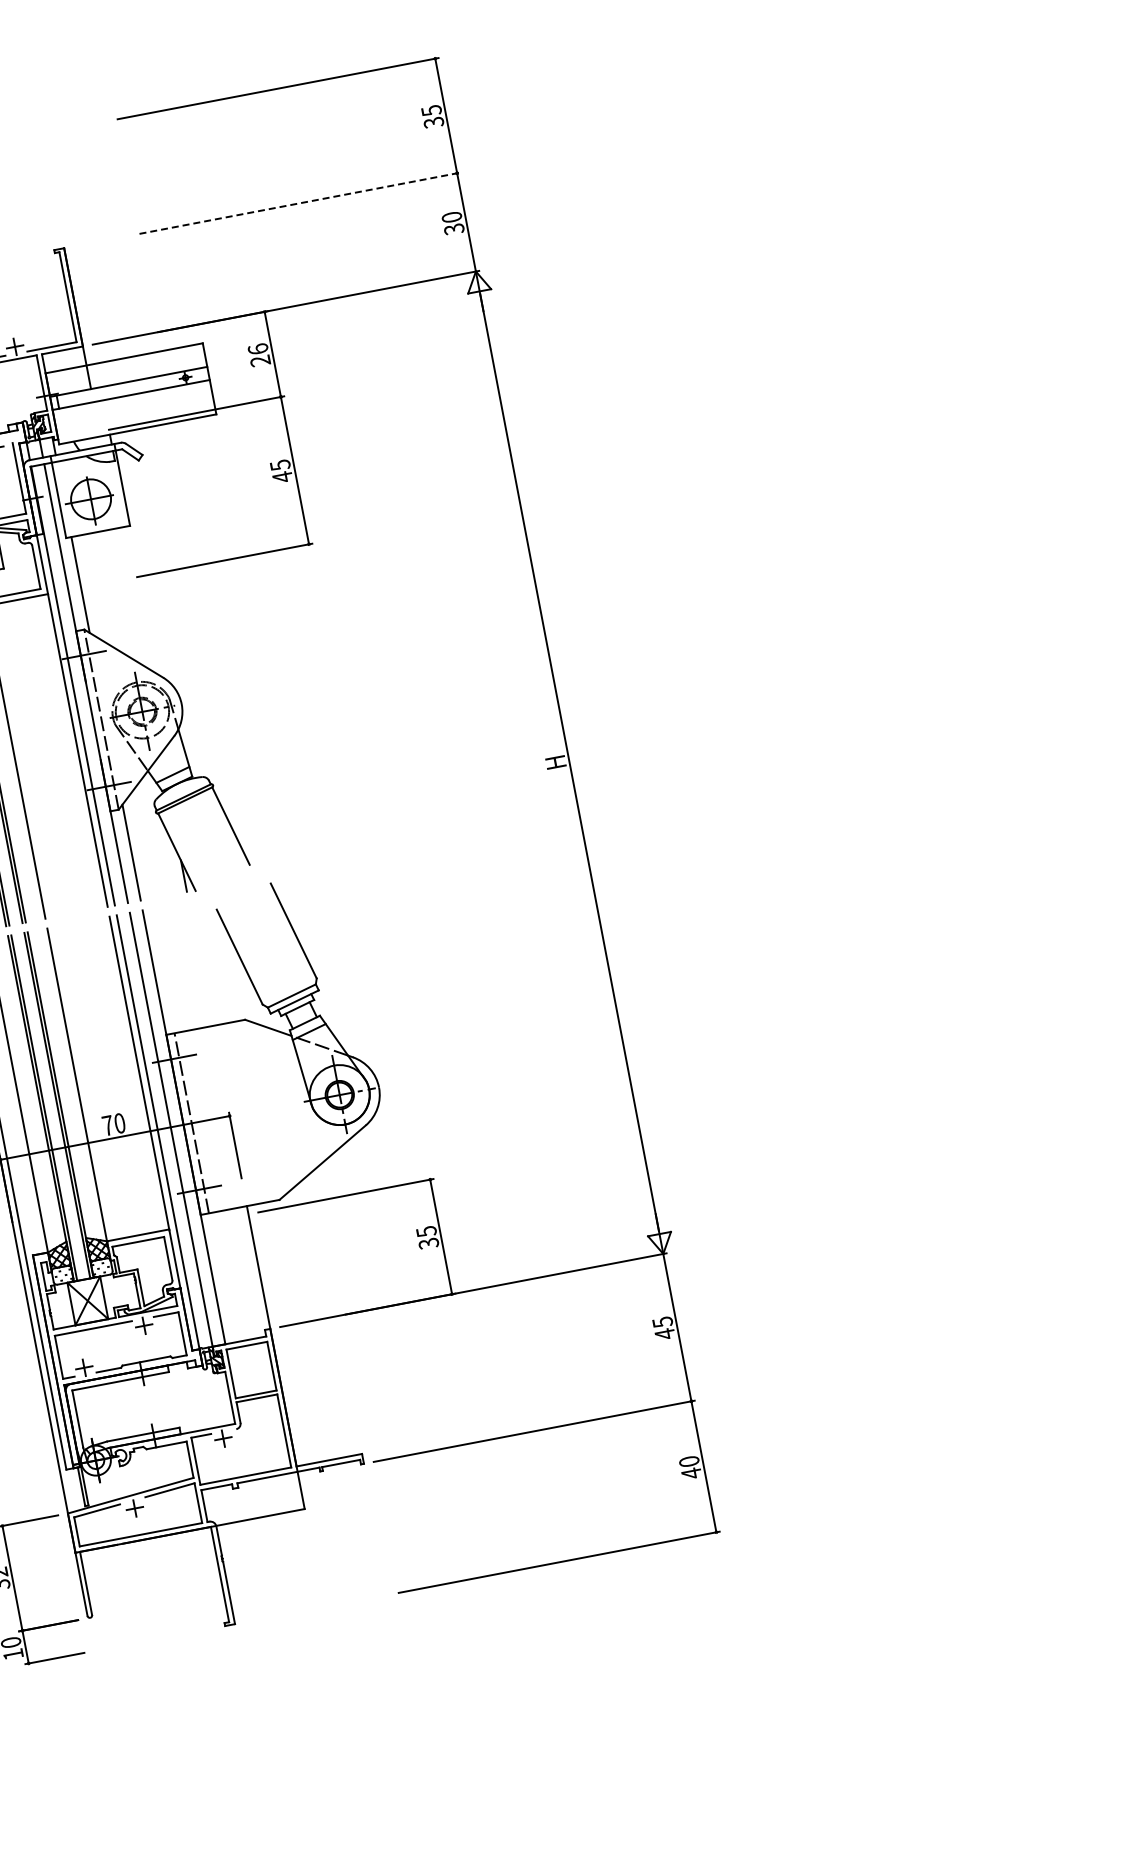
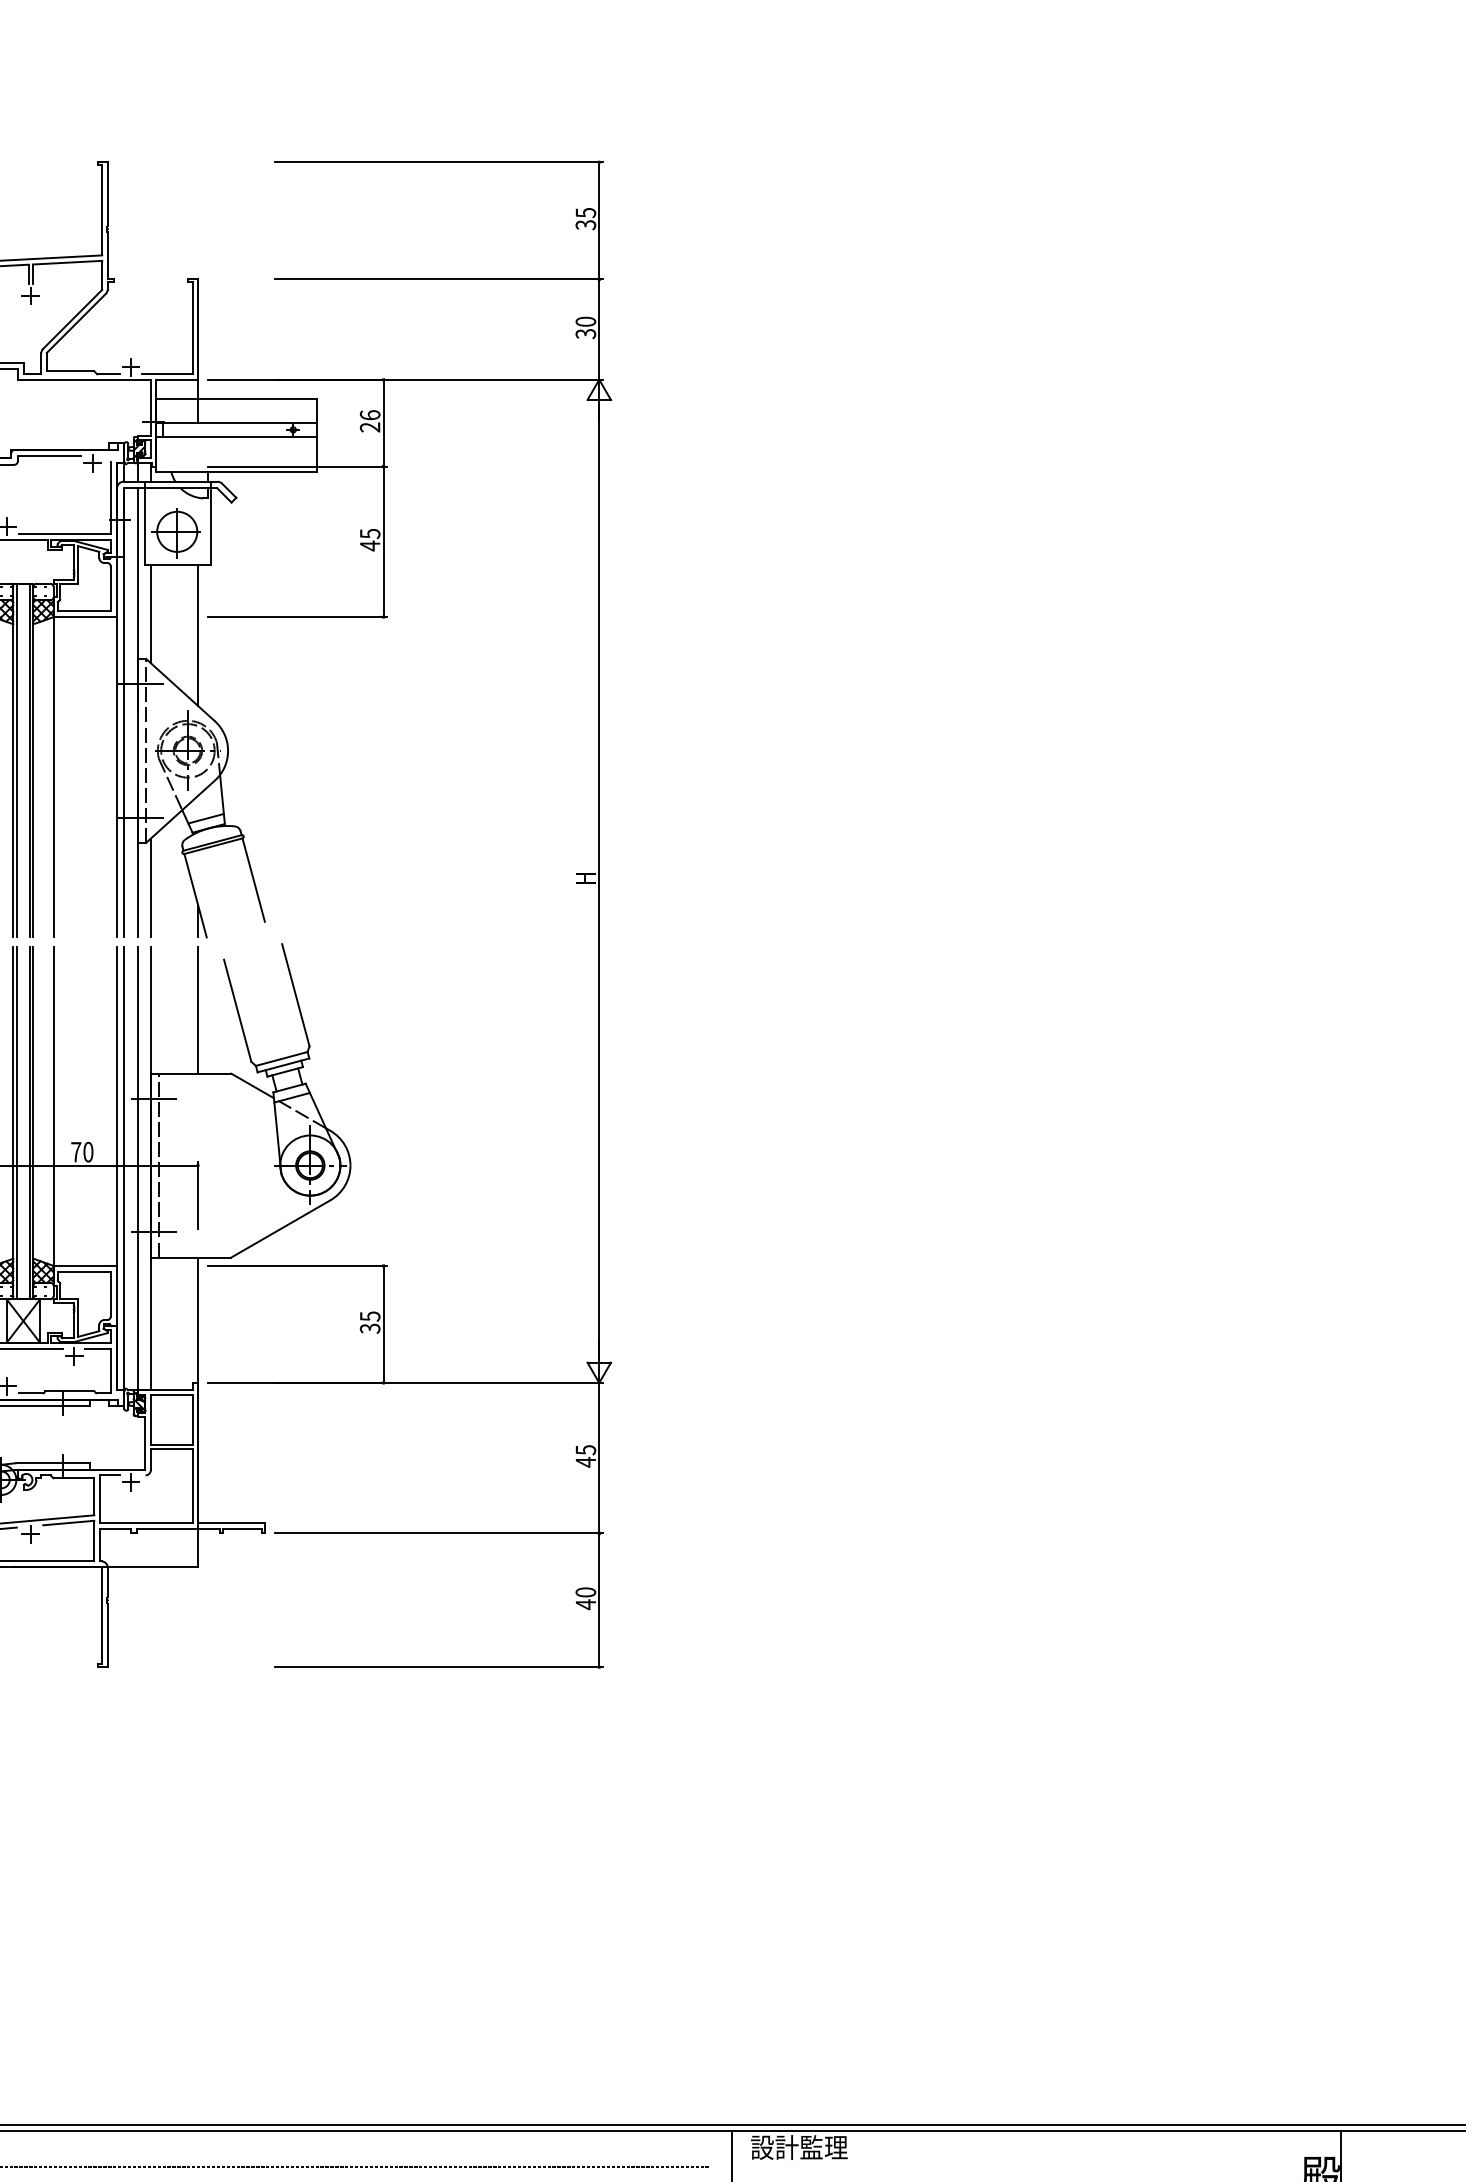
line: (299, 203) -> (438, 279), dashed -> solid
line: (130, 597) -> (197, 635), added
line: (200, 963) -> (197, 1009), added

